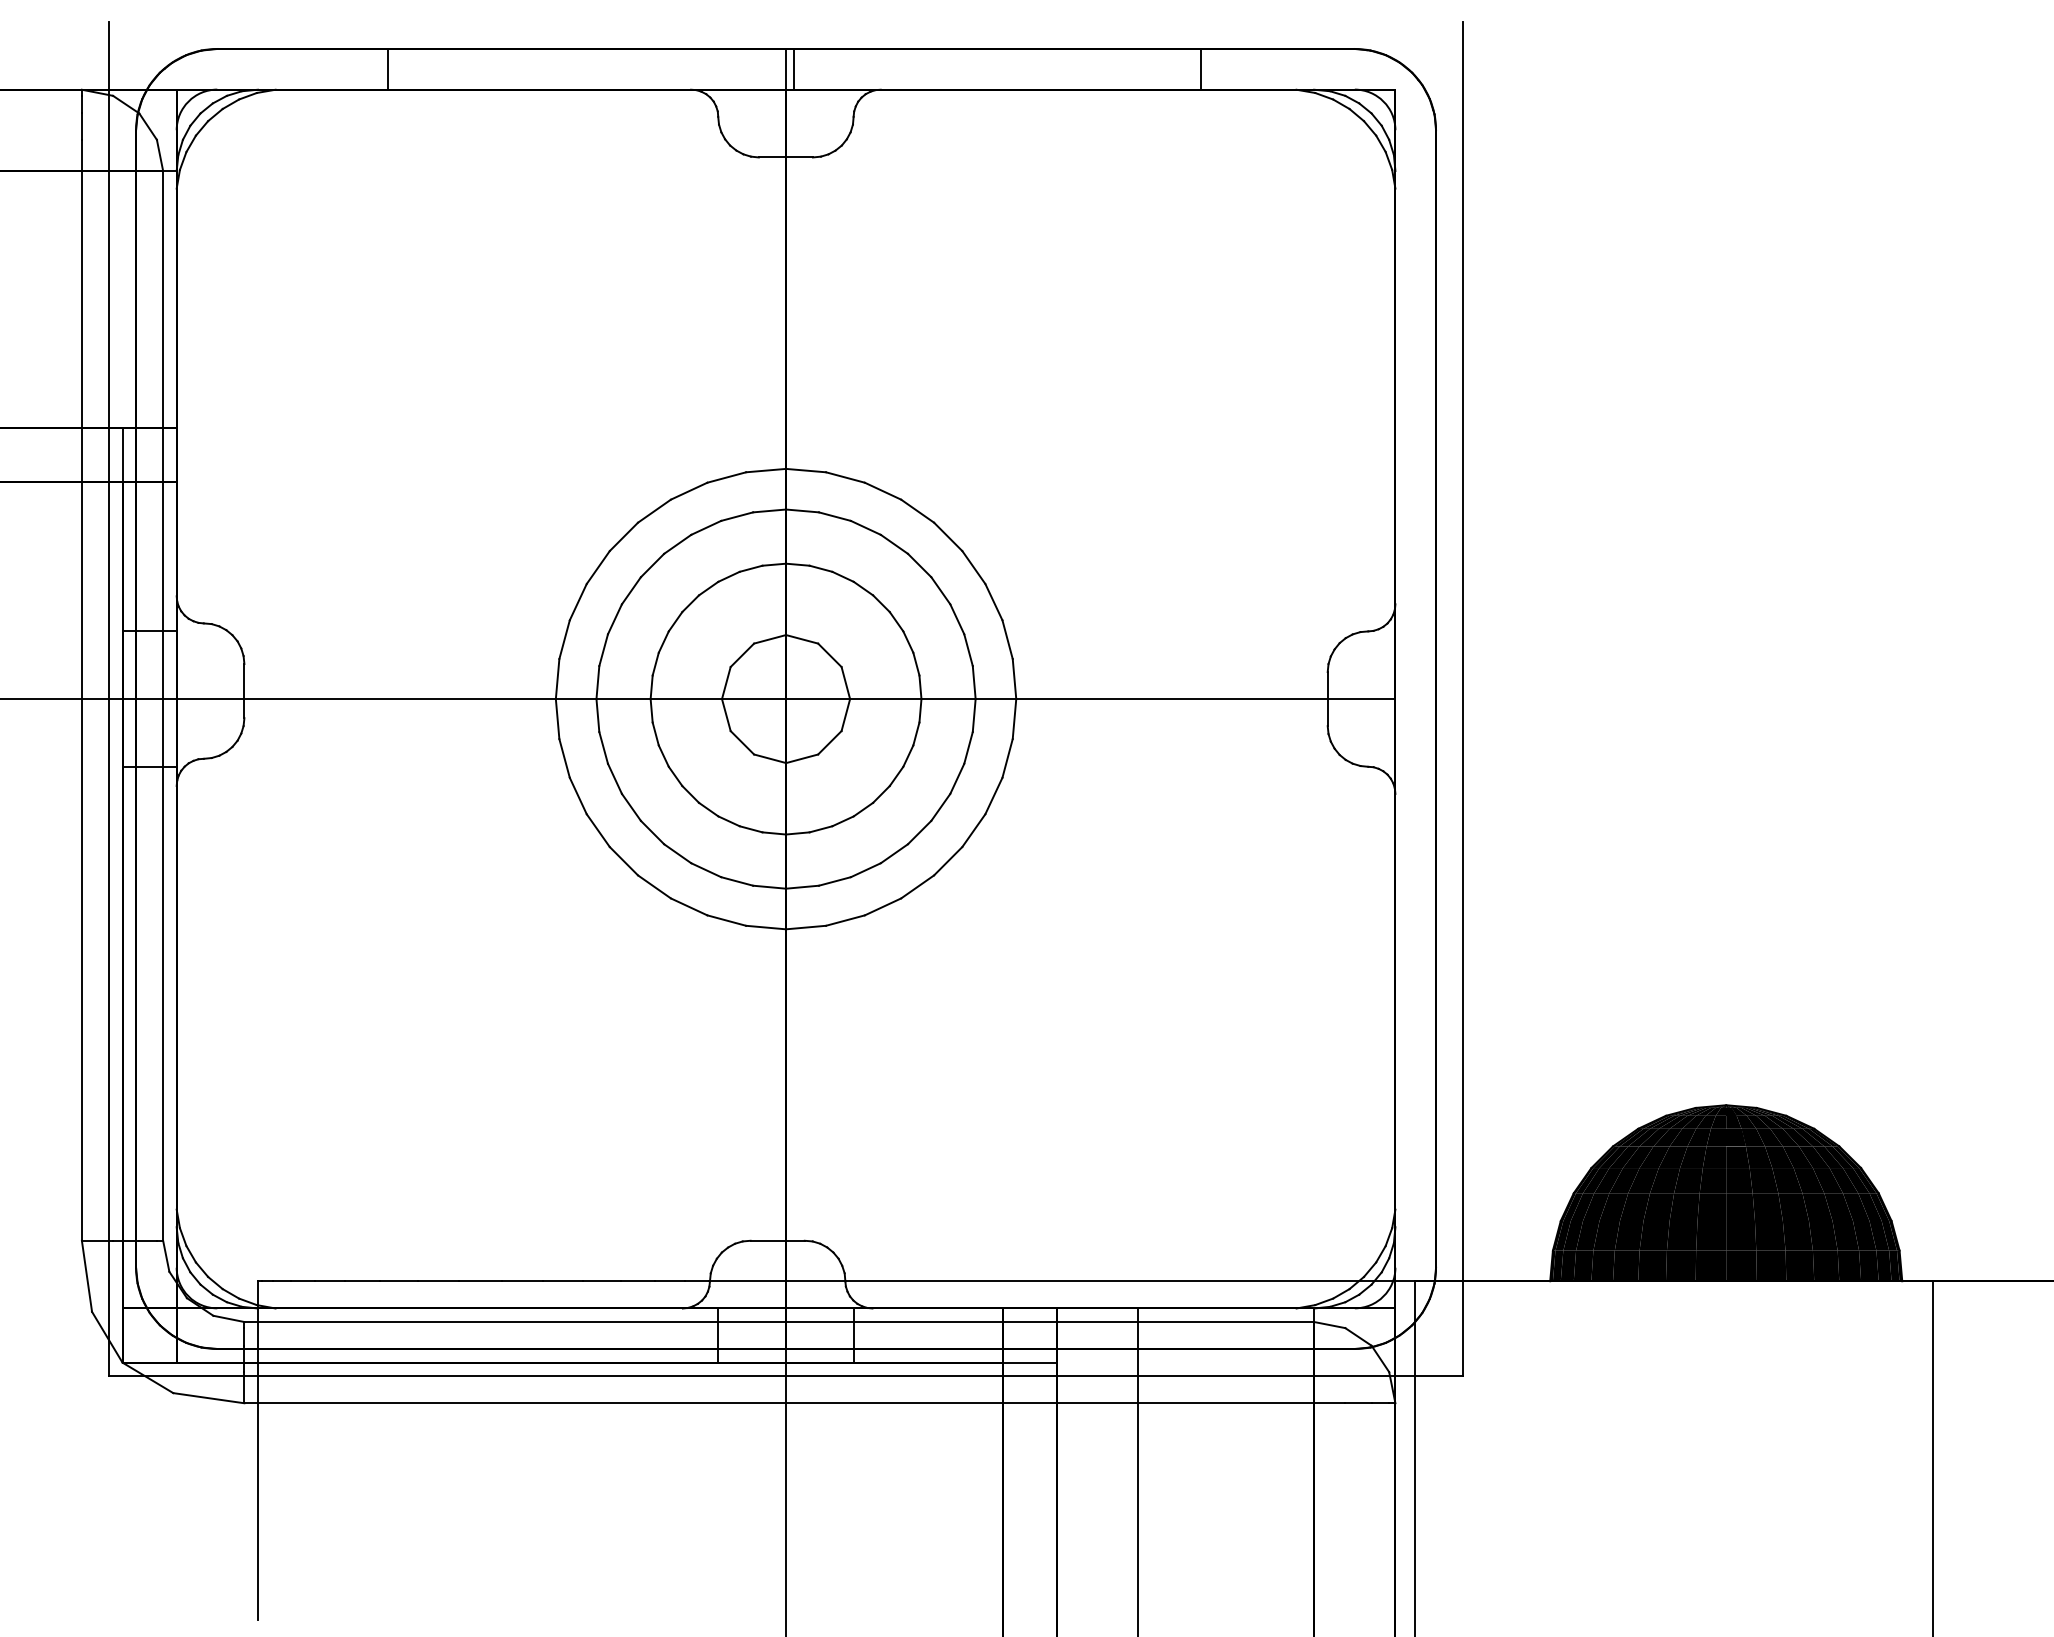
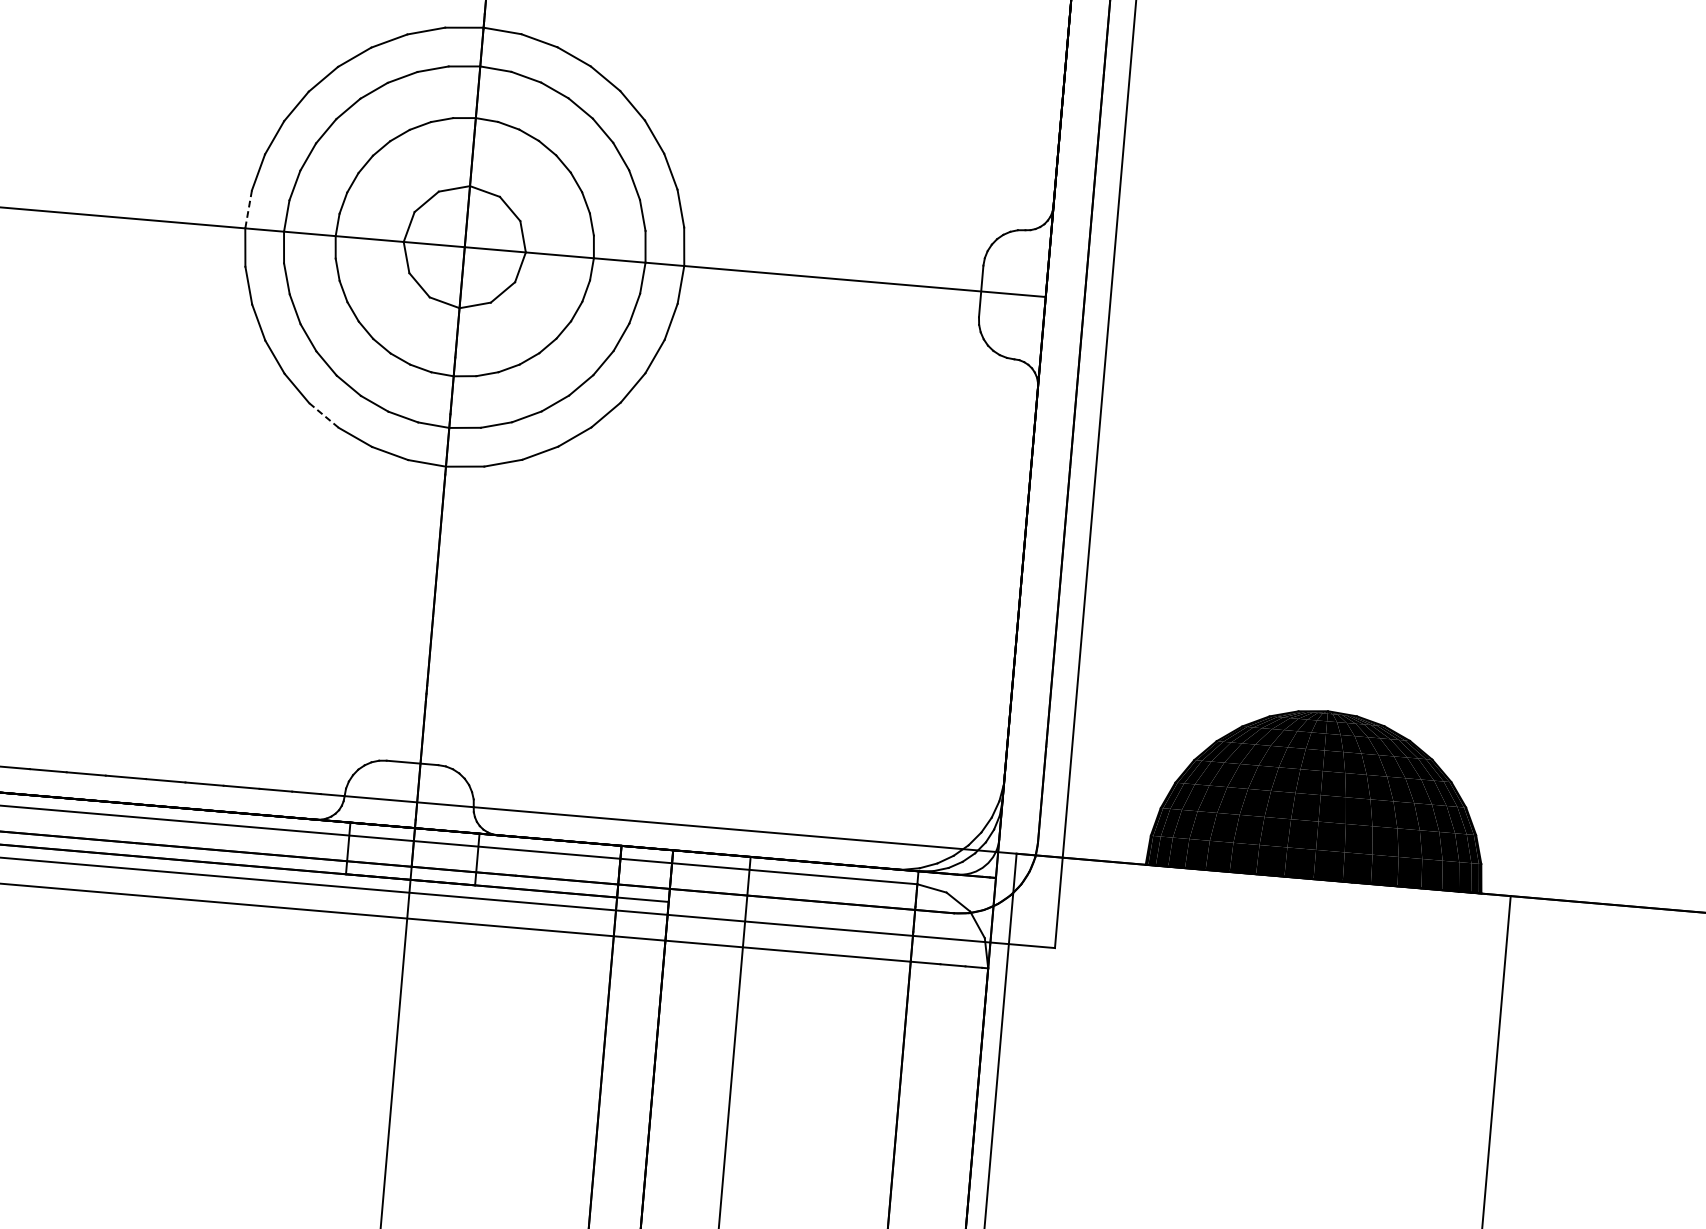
line: (557, 679) -> (248, 209), solid -> dashed
line: (654, 887) -> (323, 416), solid -> dashed

